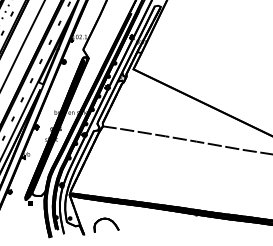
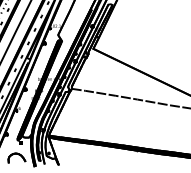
part: (106, 224) -> (16, 157), moved

